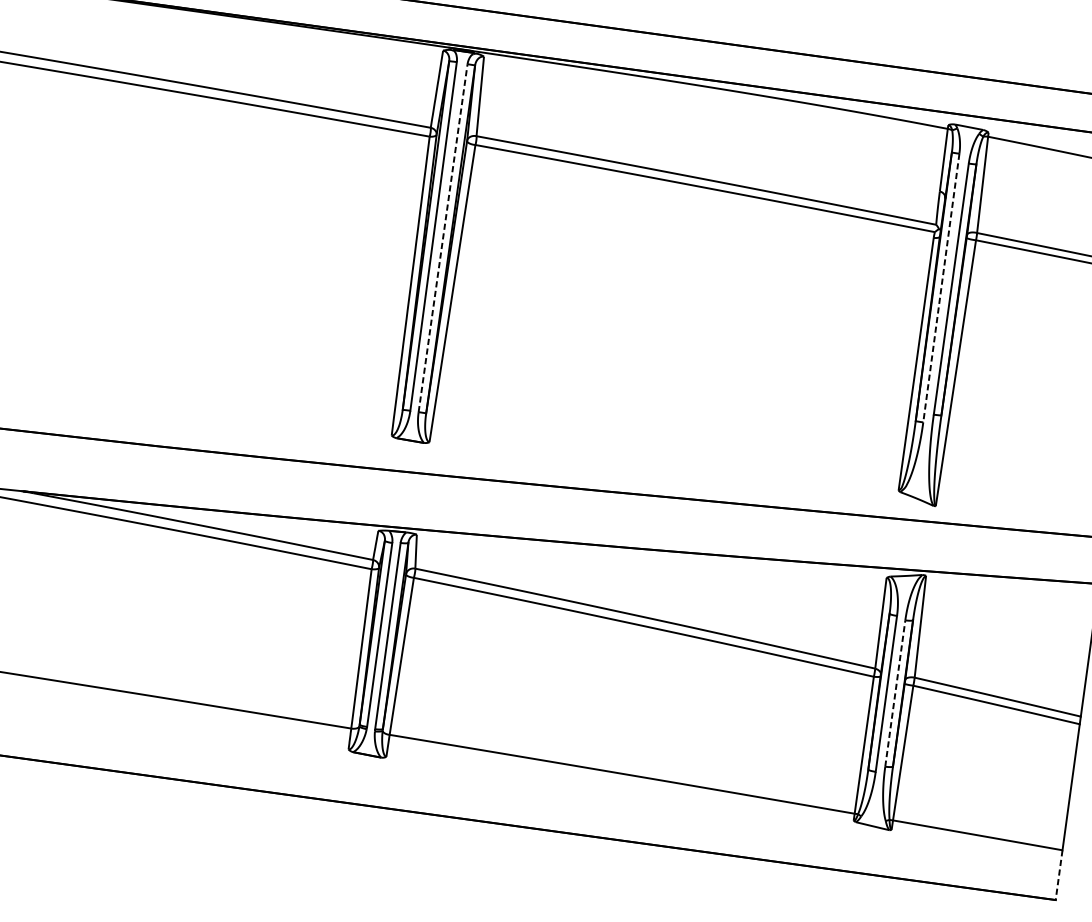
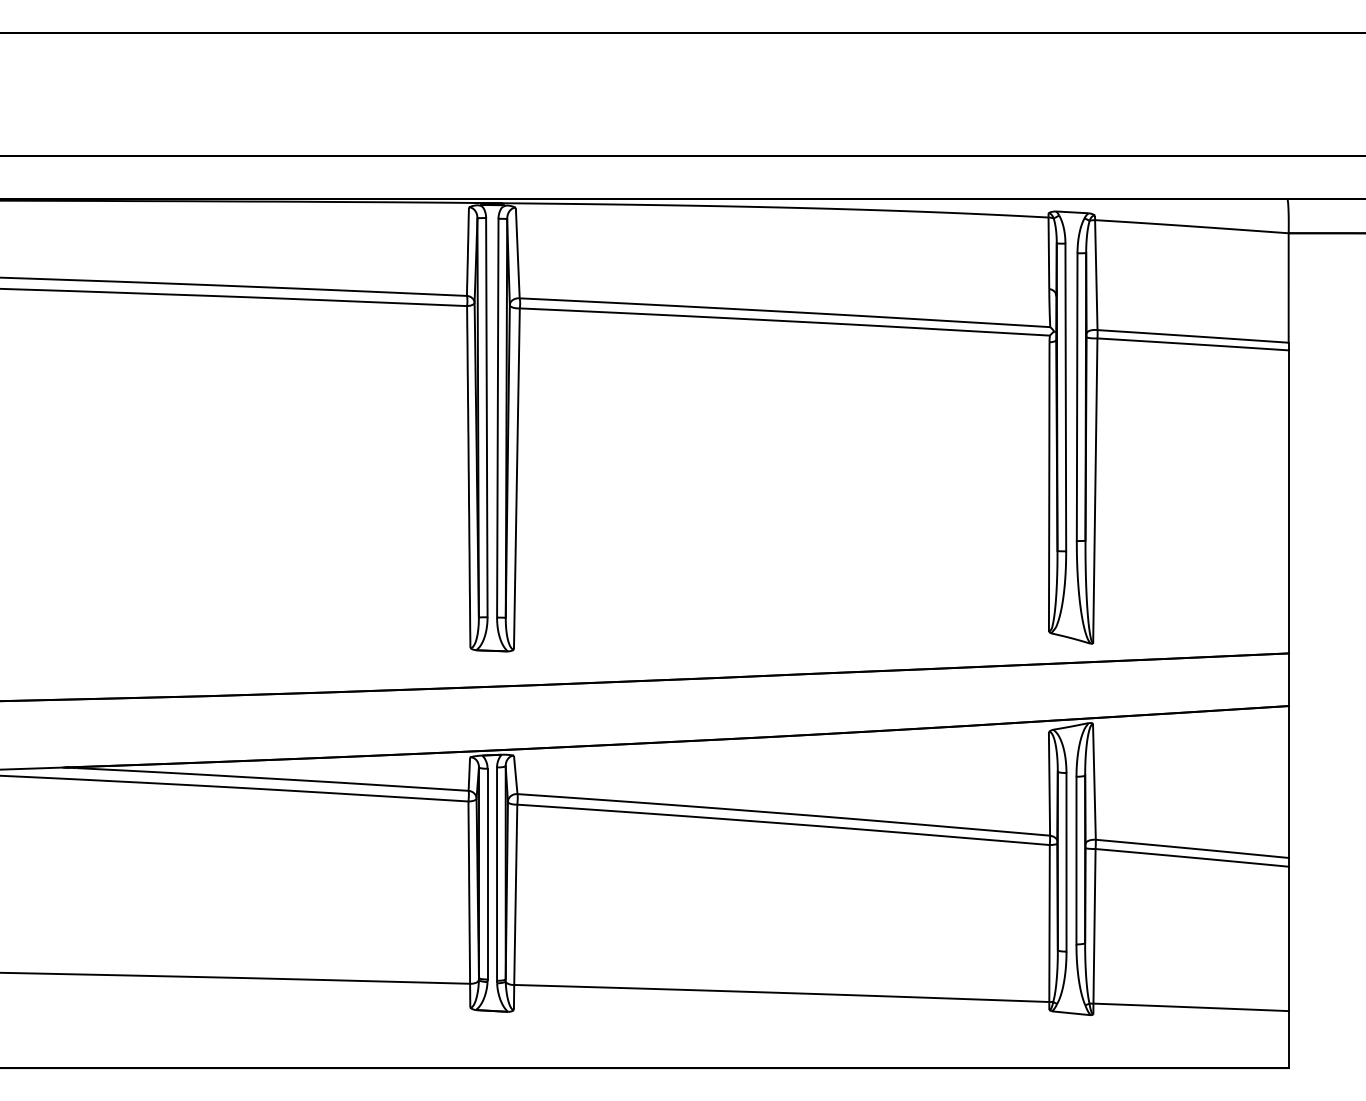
line: (442, 237) -> (497, 417), dashed -> solid
line: (941, 288) -> (1065, 397), dashed -> solid
line: (895, 693) -> (1076, 860), dashed -> solid
line: (1058, 875) -> (1288, 1039), dashed -> solid

